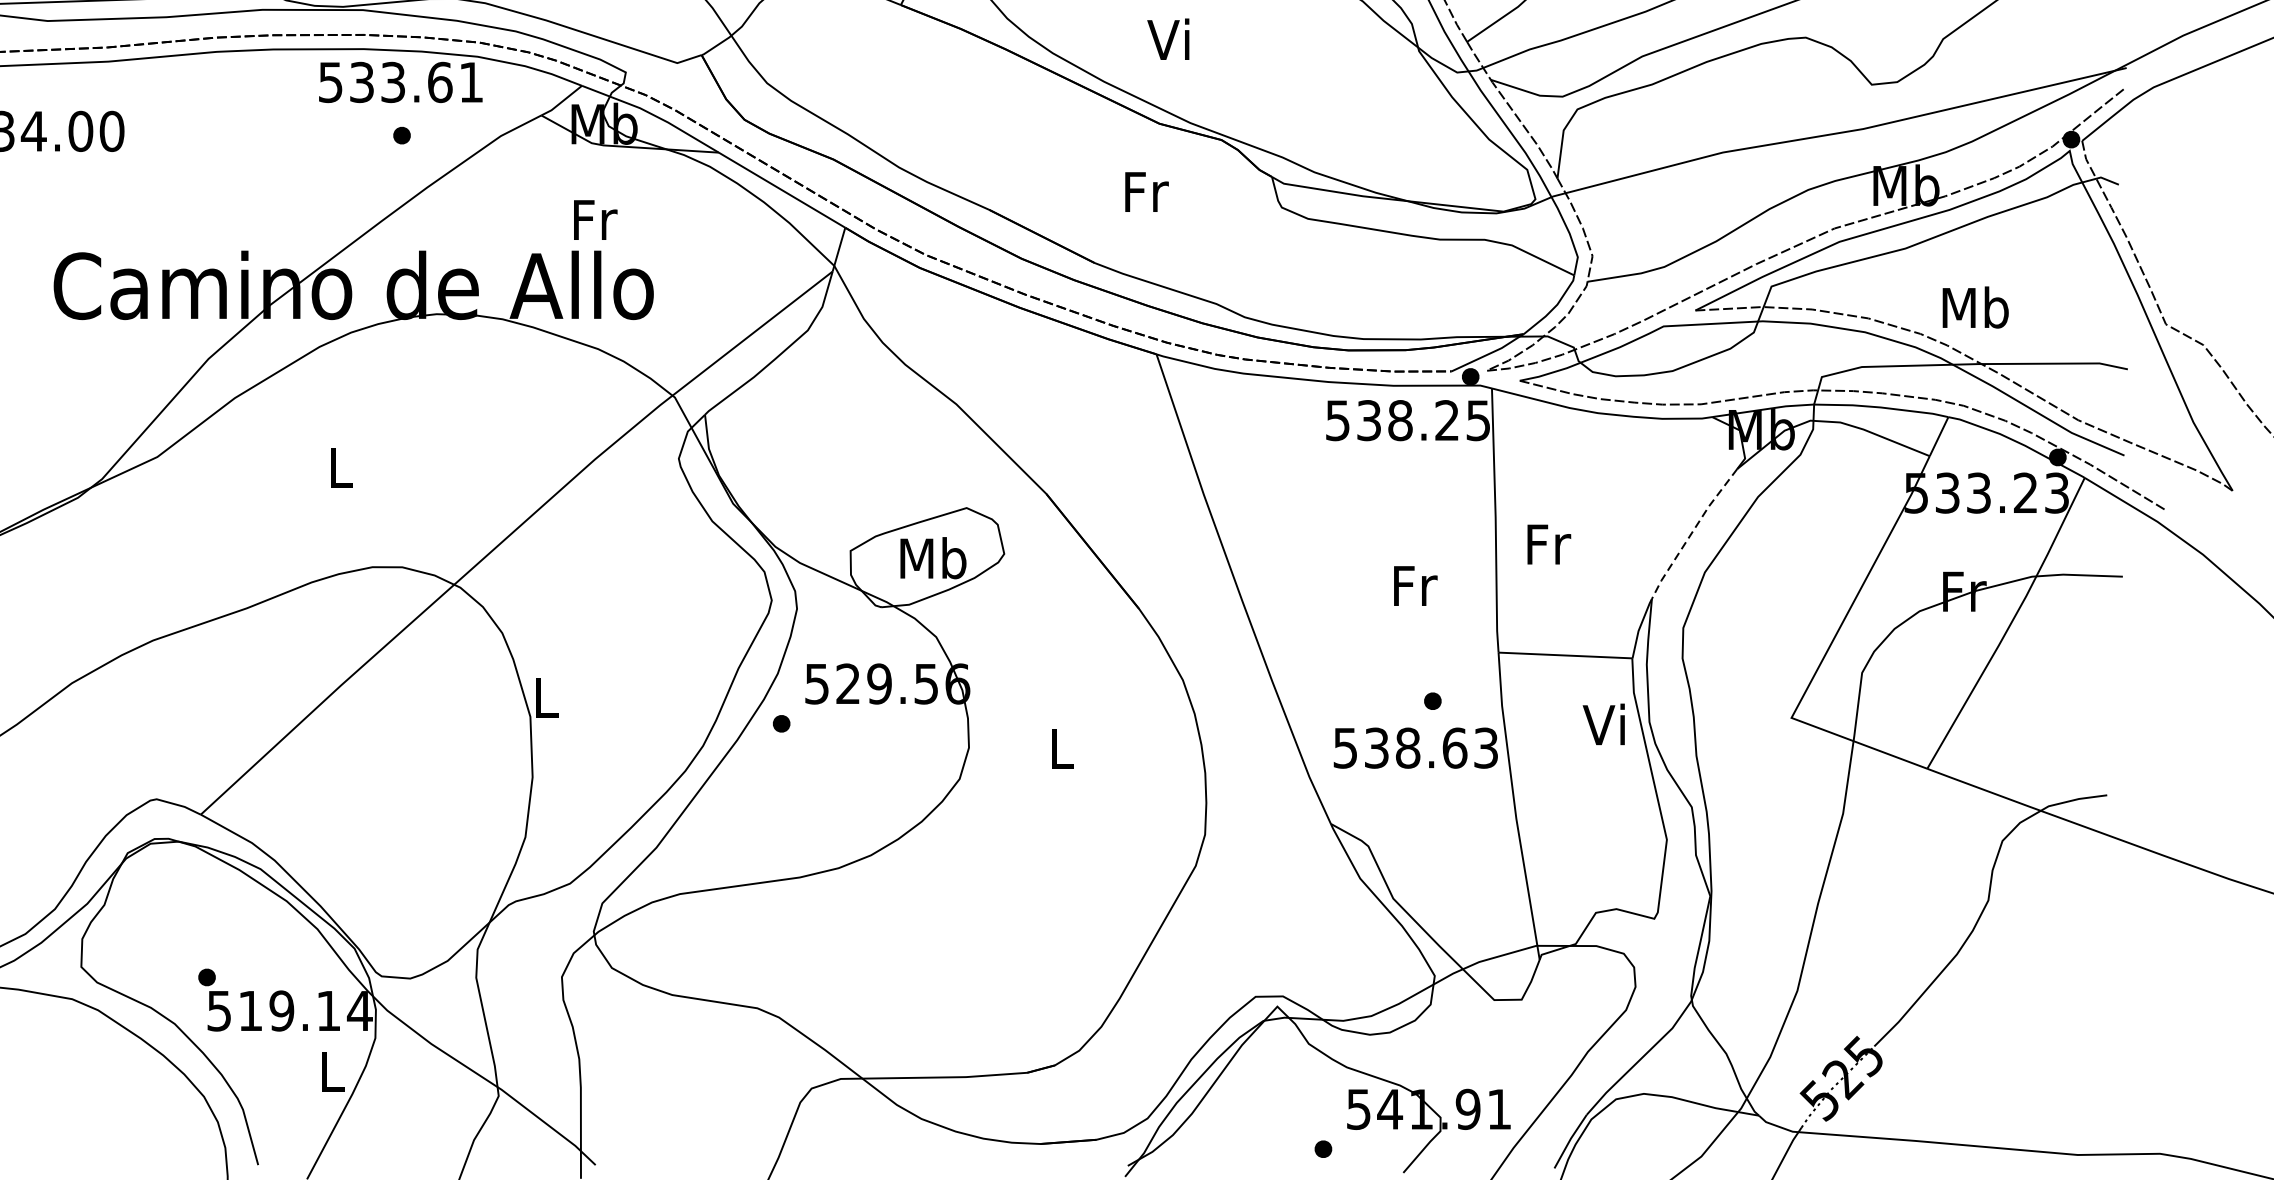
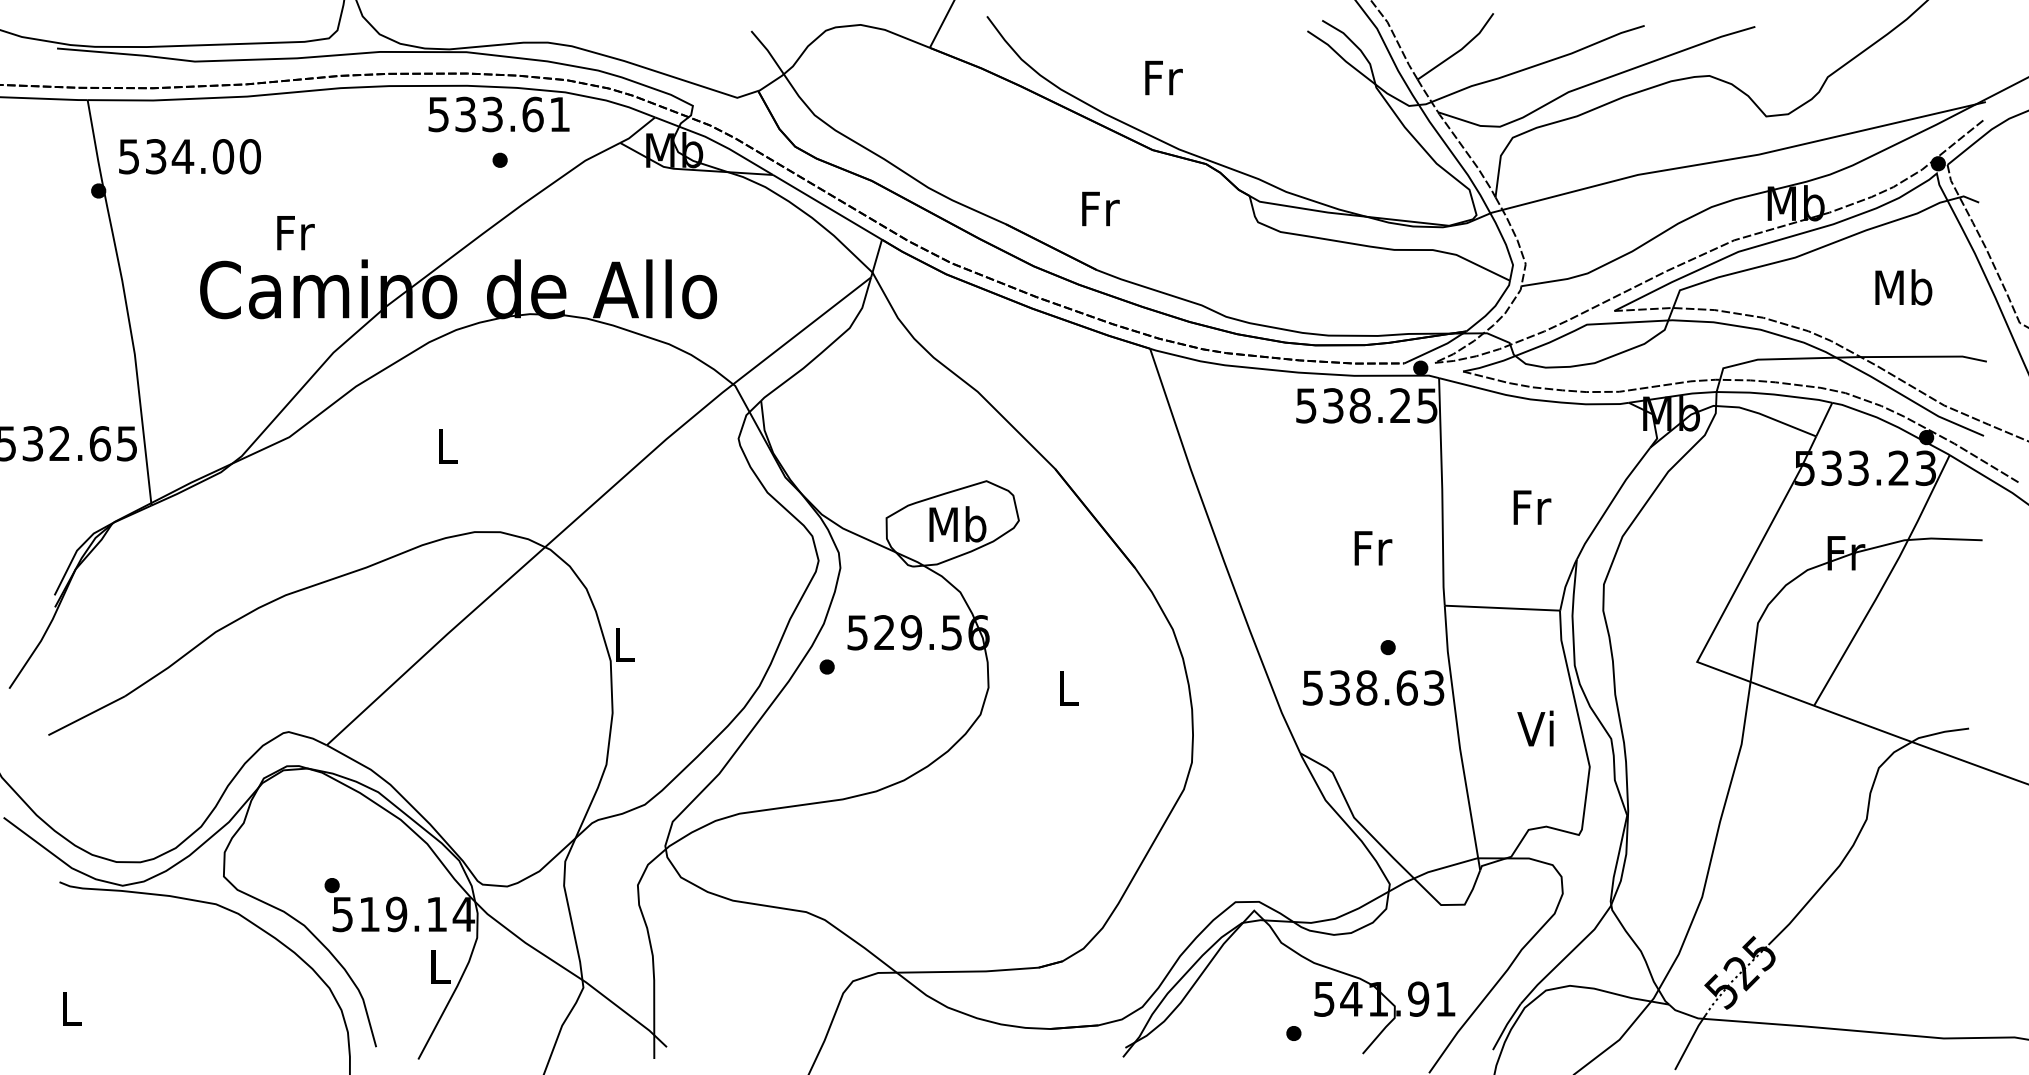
text: (1170, 39) -> (1162, 77), Vi -> Fr
text: (1146, 191) -> (1100, 208), moved
text: (595, 220) -> (295, 233), moved
text: (1975, 307) -> (1903, 287), moved
line: (1692, 532) -> (1611, 502), dashed -> solid
text: (1549, 544) -> (1532, 507), moved
text: (1603, 724) -> (1535, 728), moved

